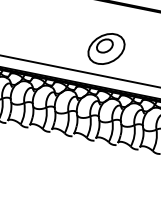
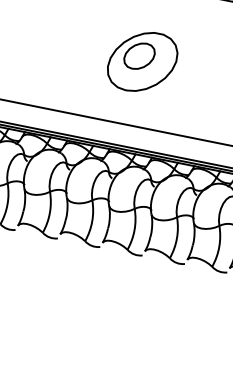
part: (106, 48) -> (142, 60), moved

